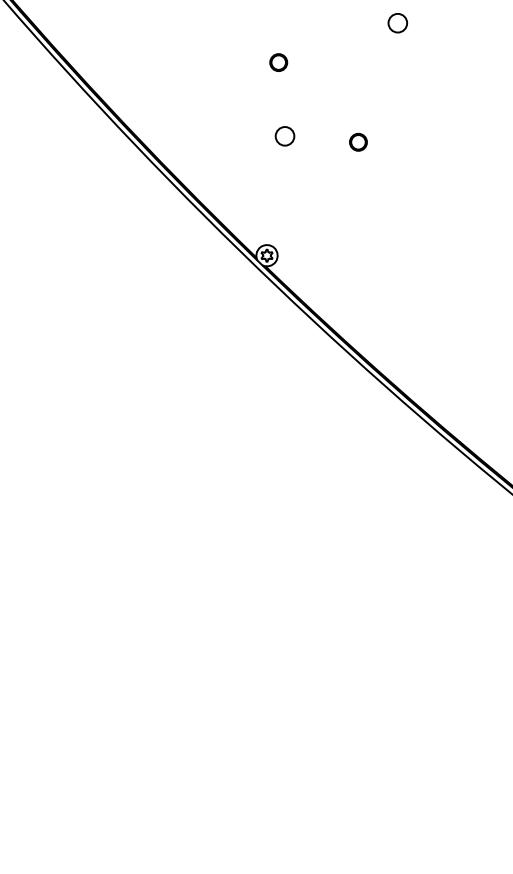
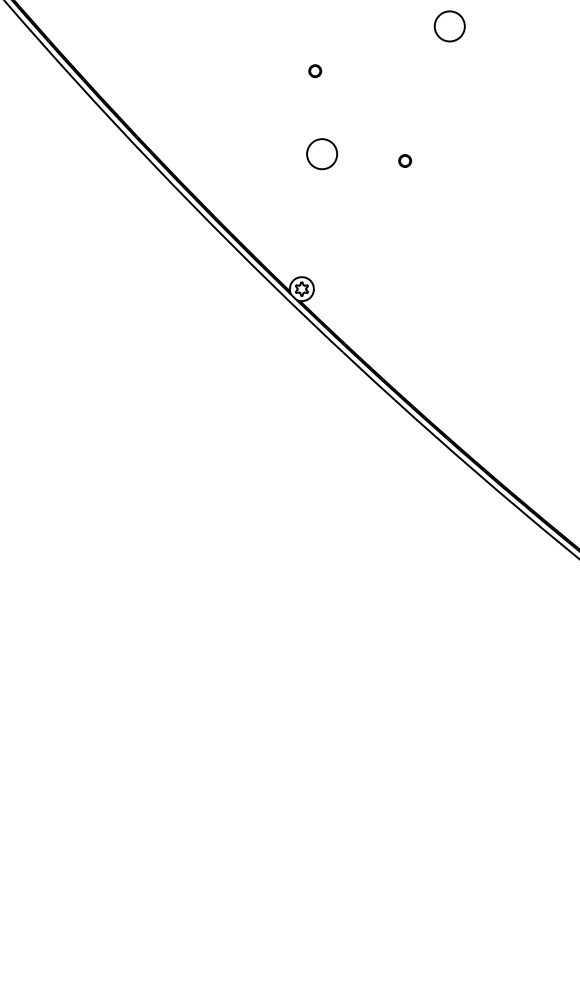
circle: (397, 23) -> (449, 26), size x1.43
circle: (279, 63) -> (315, 71), size x0.62
circle: (285, 136) -> (322, 154), size x1.43
circle: (357, 141) -> (404, 160), size x0.62

